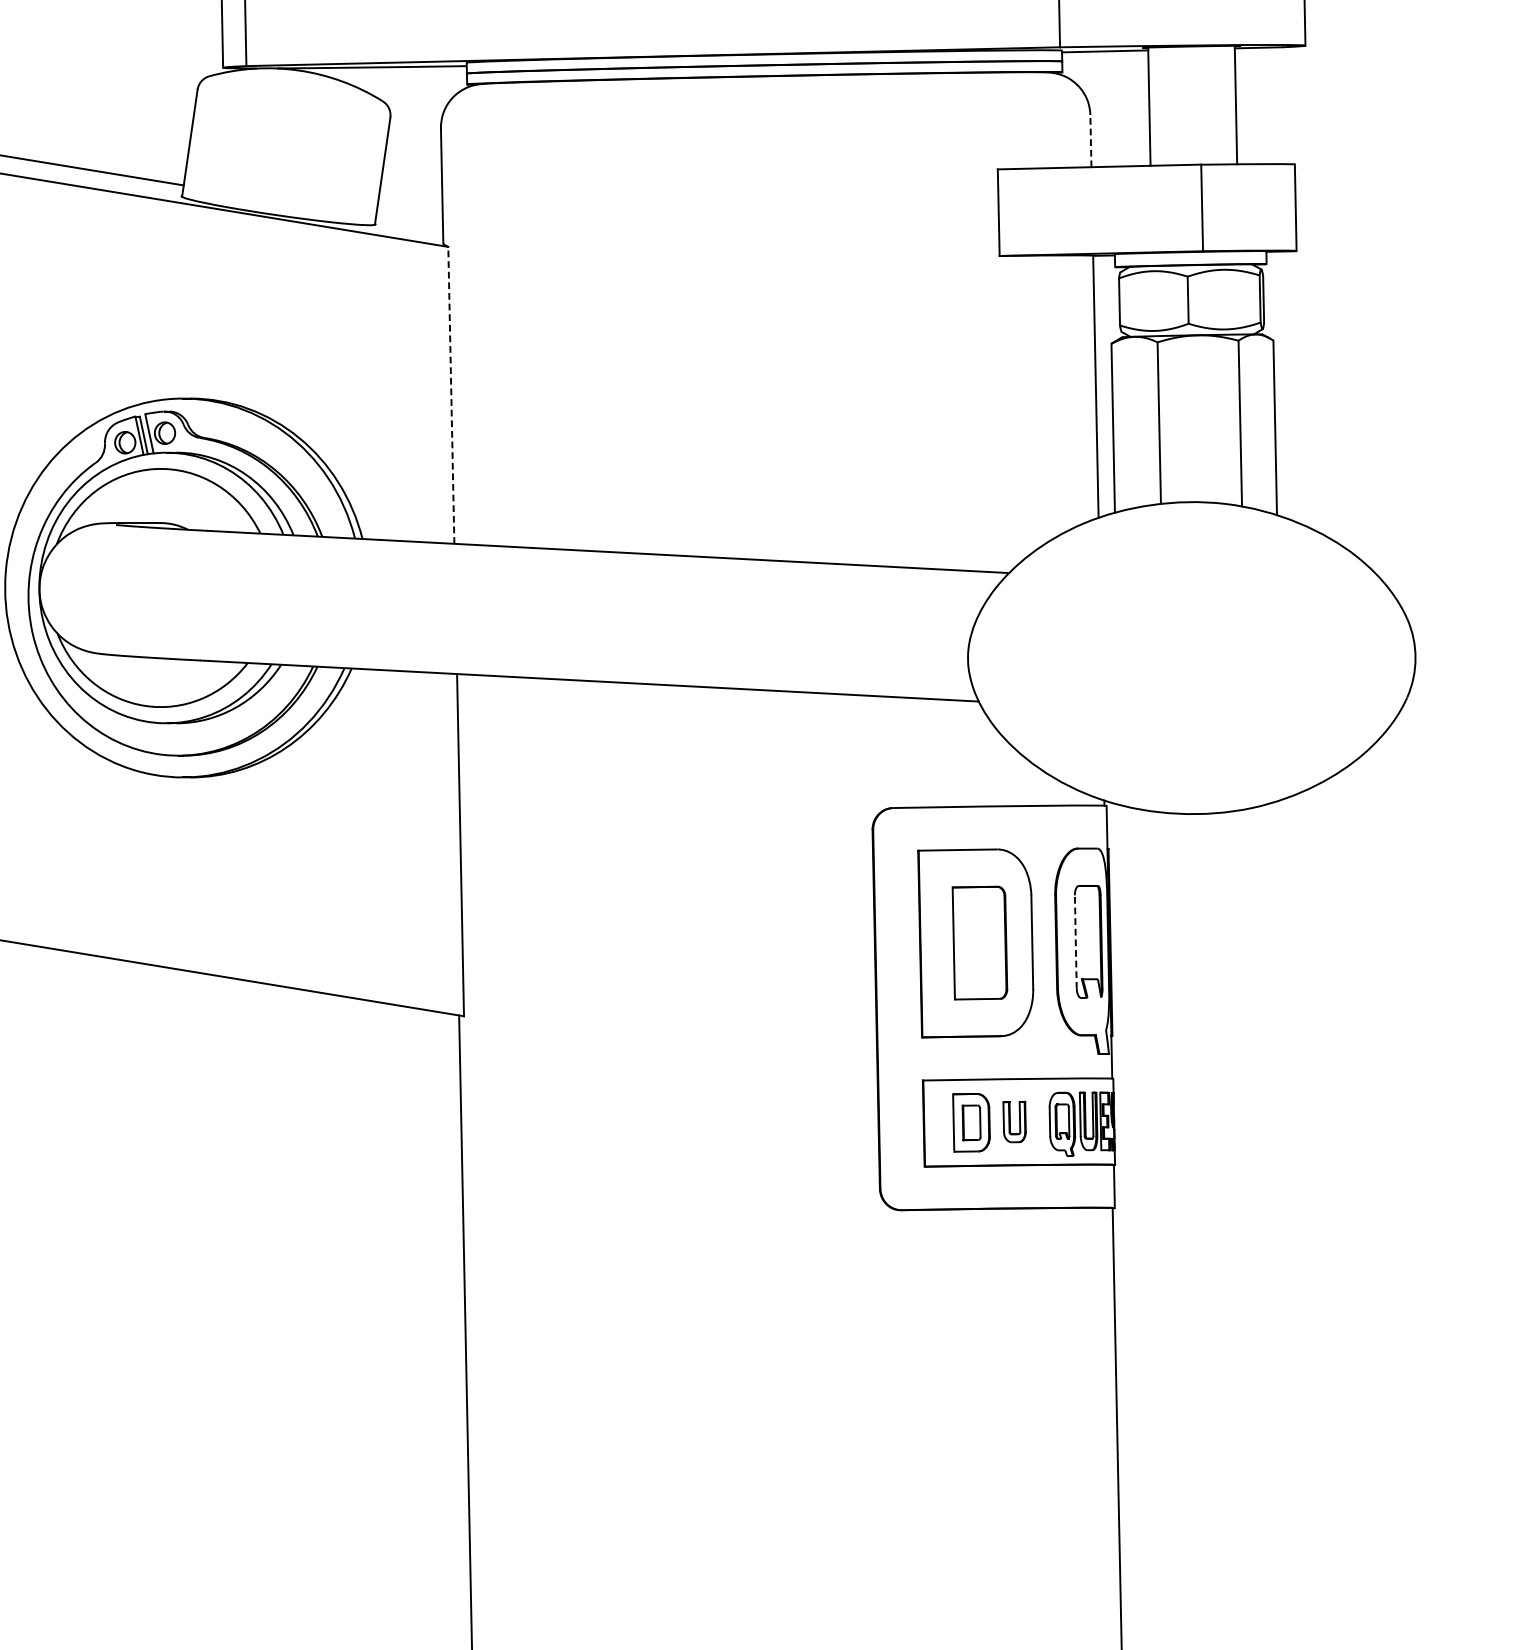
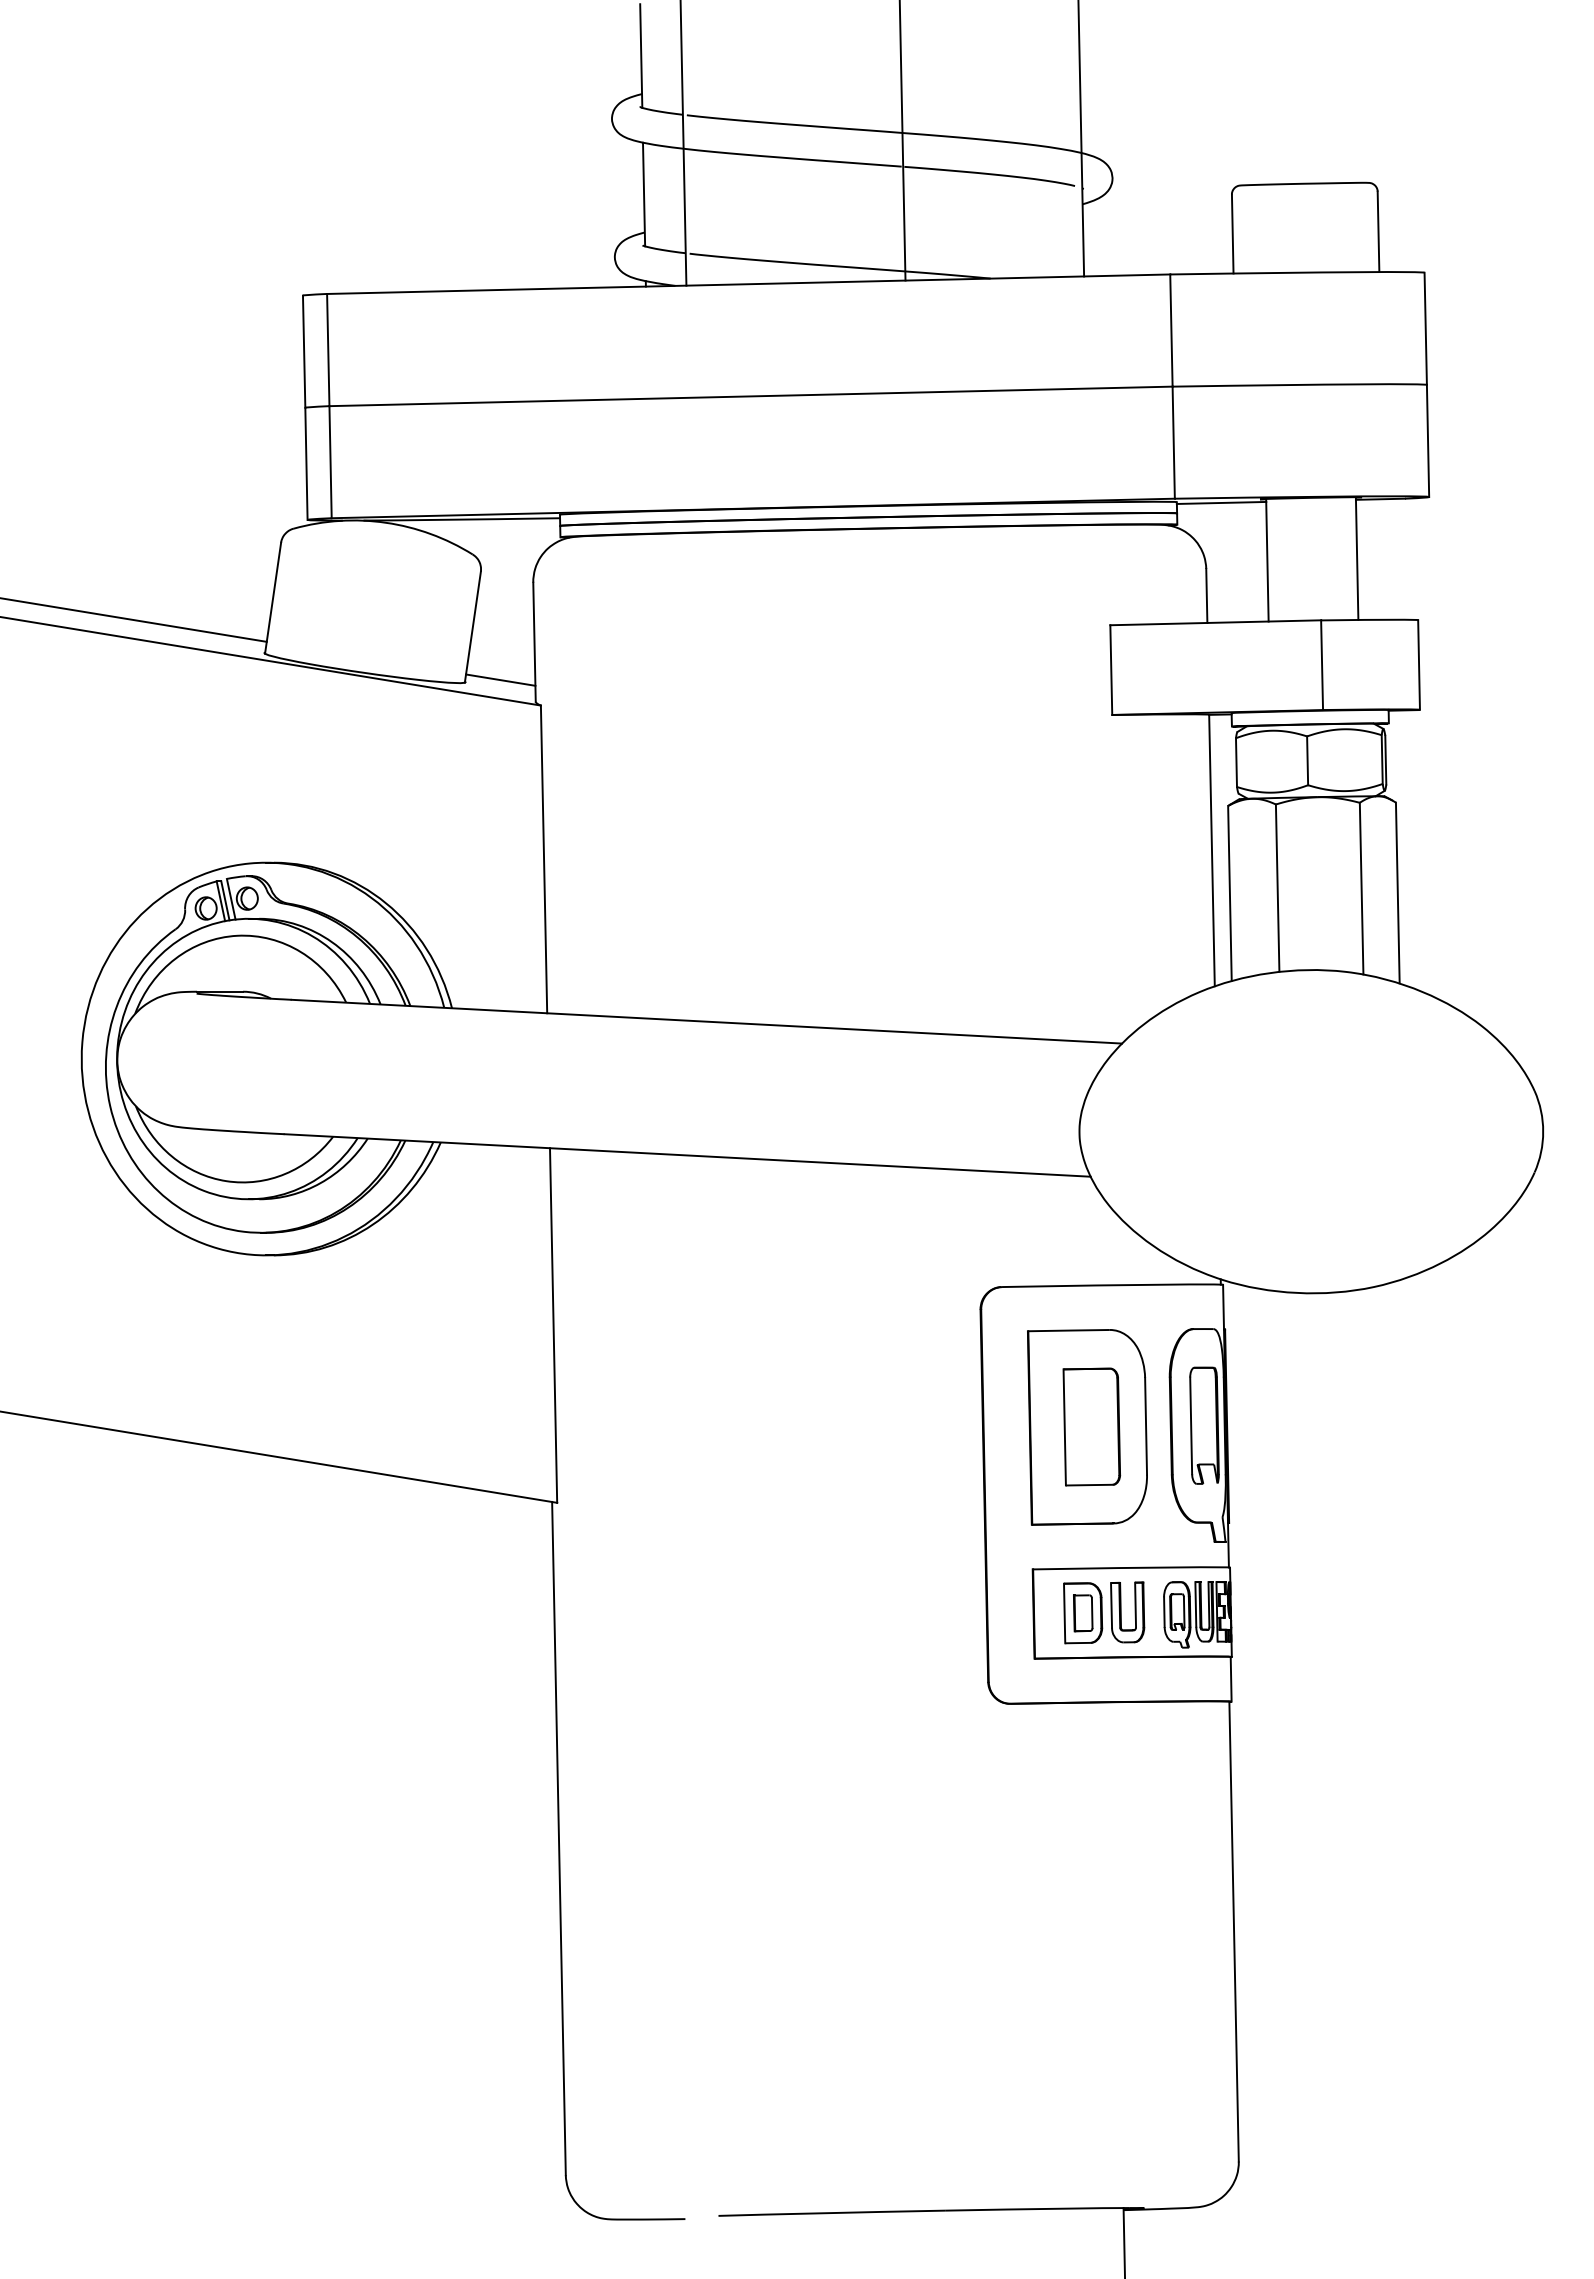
line: (1090, 140) -> (1206, 595), dashed -> solid
line: (409, 221) -> (500, 679), added
line: (451, 395) -> (544, 859), dashed -> solid
line: (1076, 941) -> (1191, 1425), dashed -> solid
part: (1014, 1122) -> (1127, 1612), size x1.43

